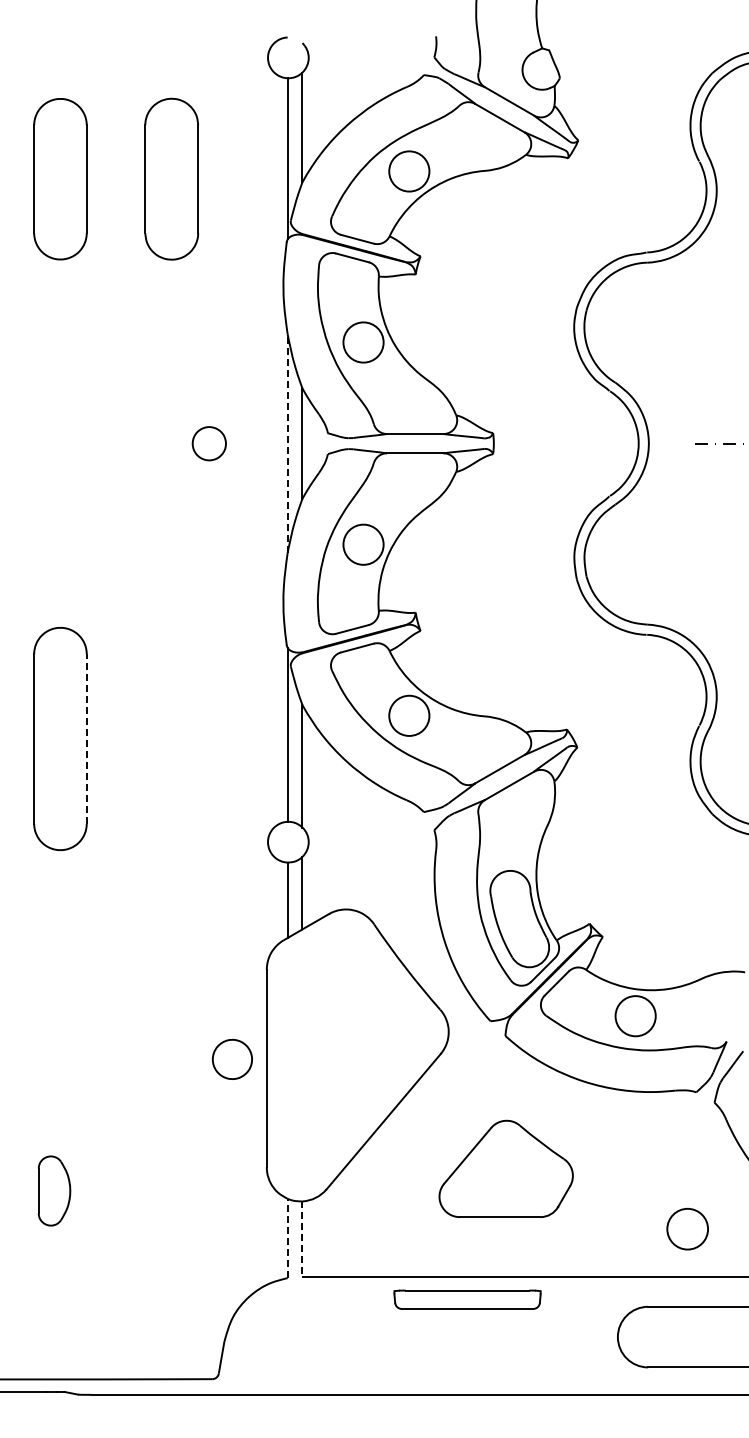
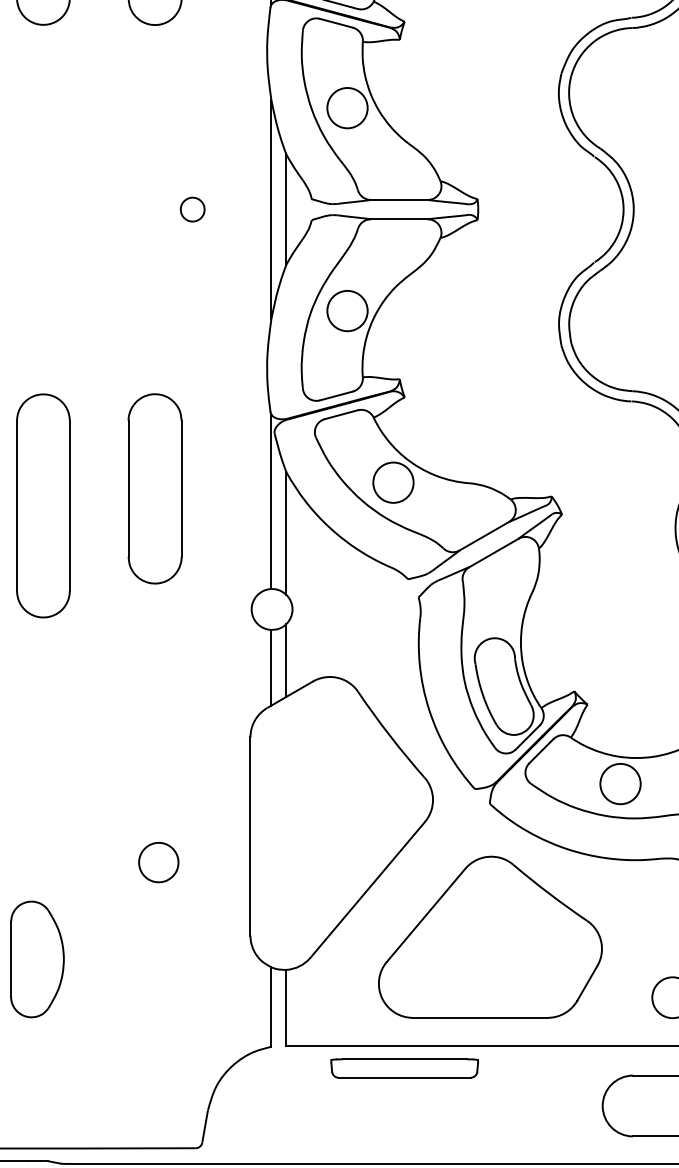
part: (208, 443) -> (191, 209), size x0.71
line: (287, 443) -> (271, 209), dashed -> solid
part: (171, 721) -> (154, 488), added
line: (86, 739) -> (69, 506), dashed -> solid
part: (231, 1058) -> (157, 861), moved
part: (506, 1168) -> (490, 936), size x1.67
part: (54, 1190) -> (37, 958), size x1.67
line: (287, 1238) -> (271, 1007), dashed -> solid
line: (302, 1239) -> (286, 1008), dashed -> solid
part: (467, 1299) -> (404, 1068), moved

